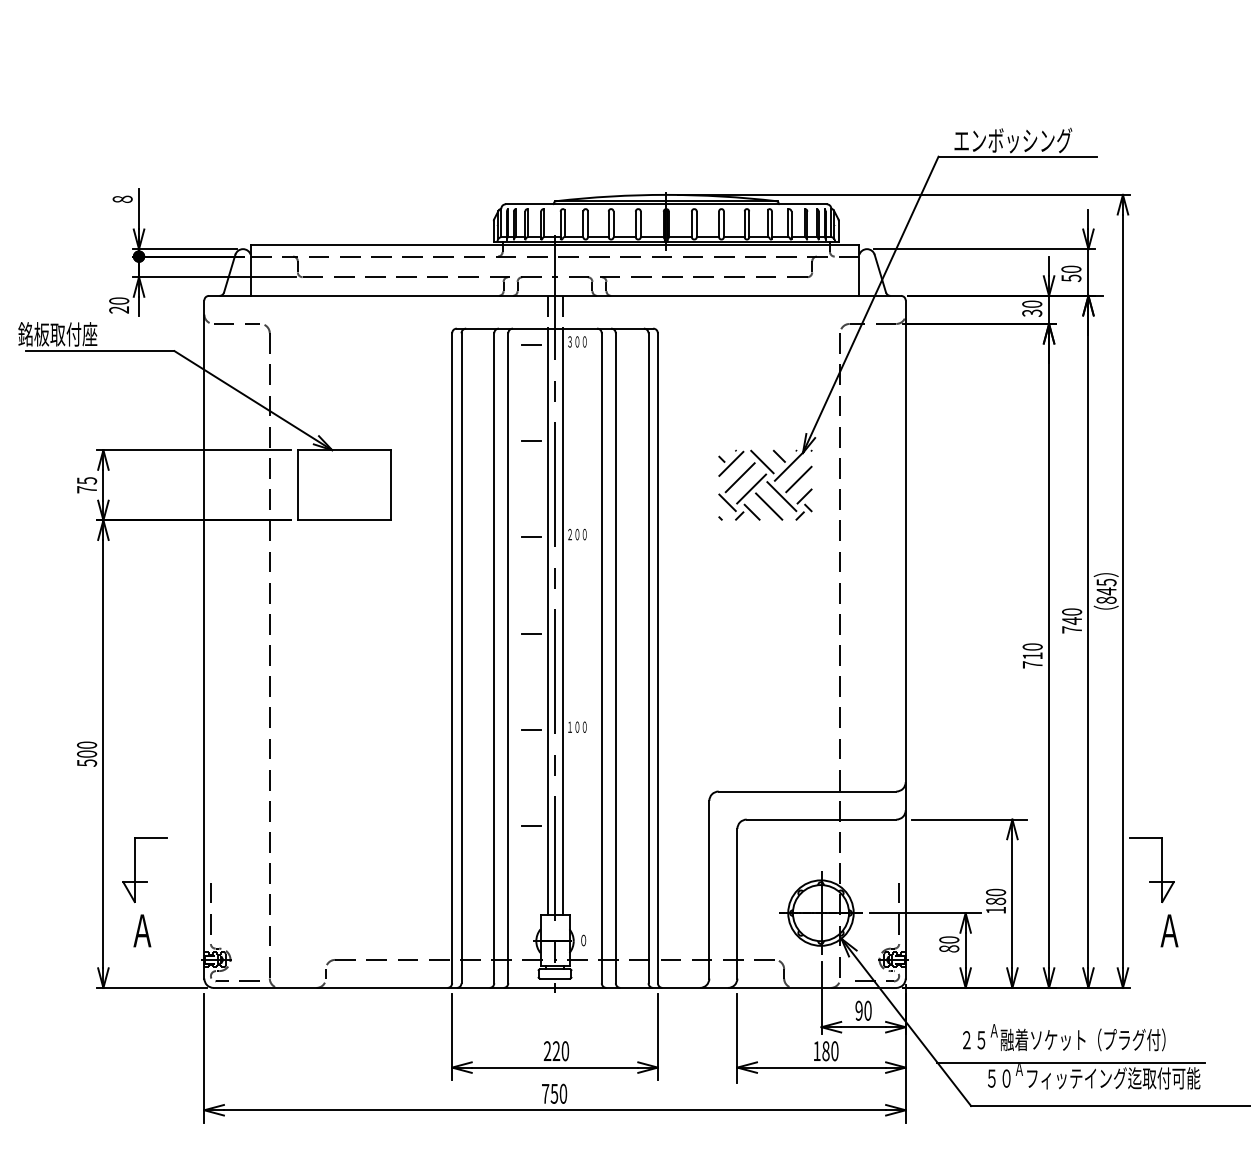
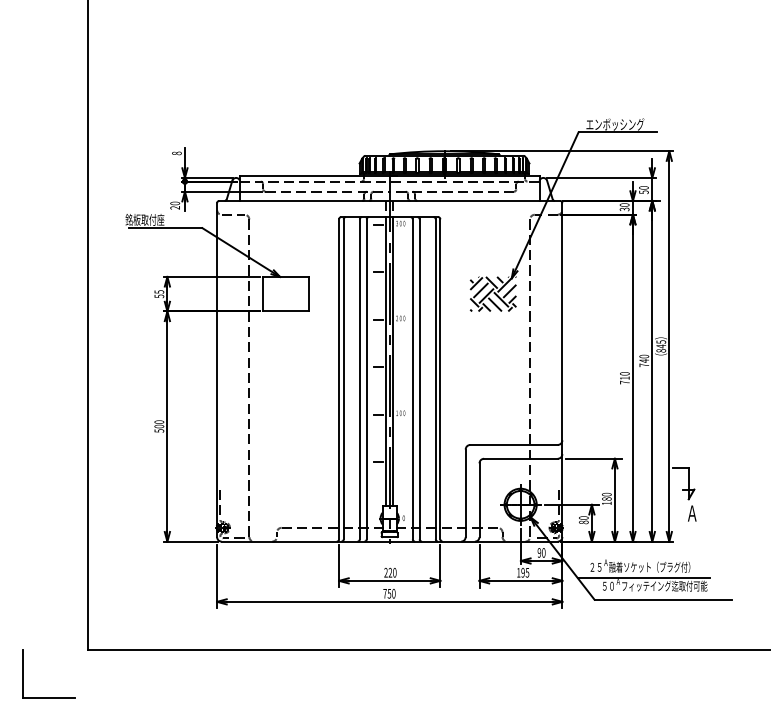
text: (87, 489) -> (159, 296), 75 -> 55
part: (144, 892) -> (187, 494), removed
text: (830, 1050) -> (525, 572), 180 -> 195

